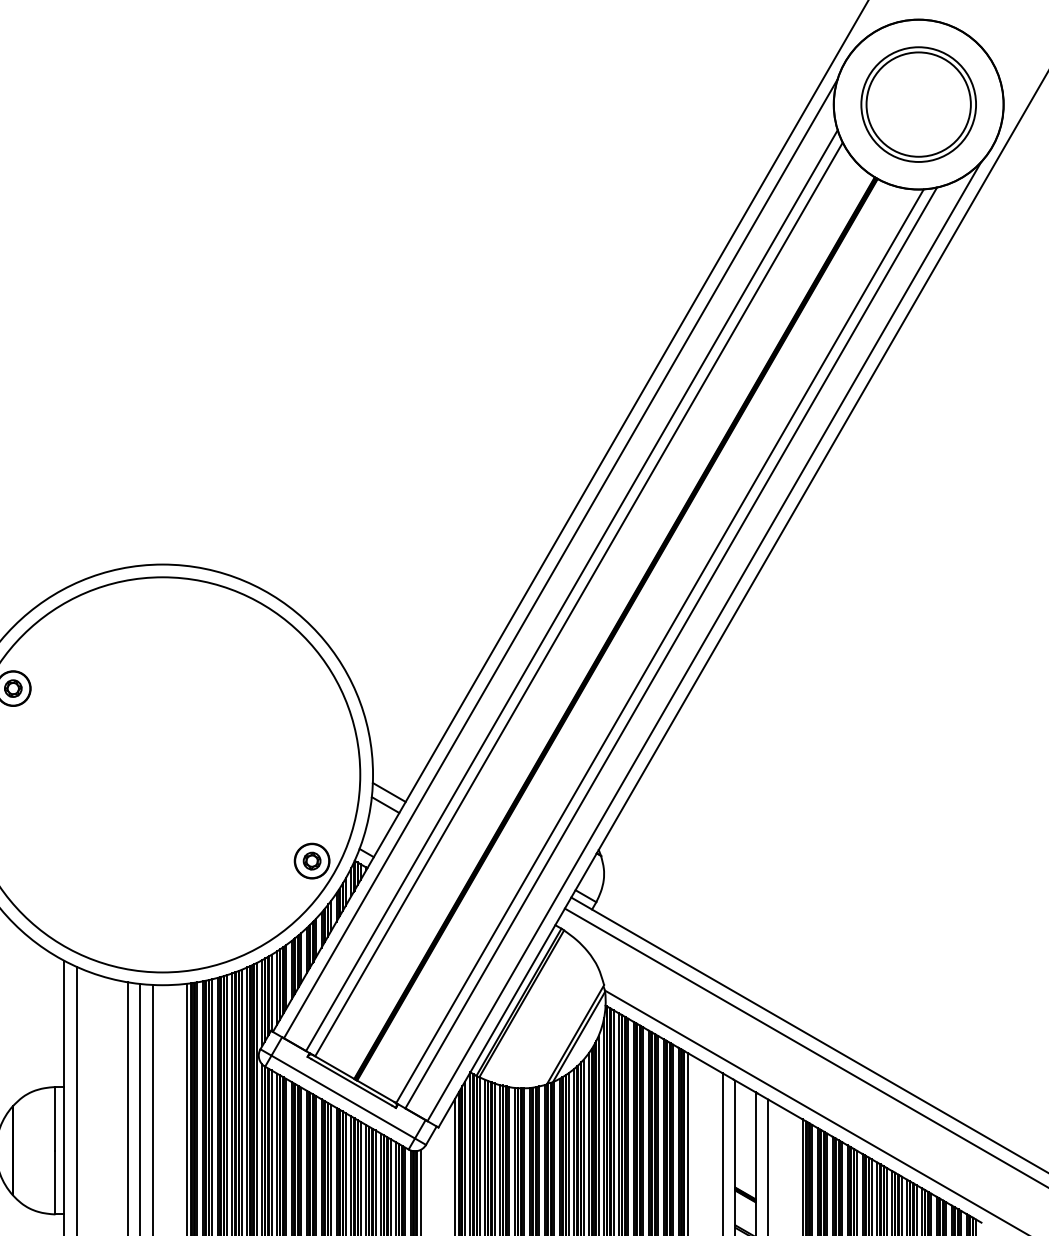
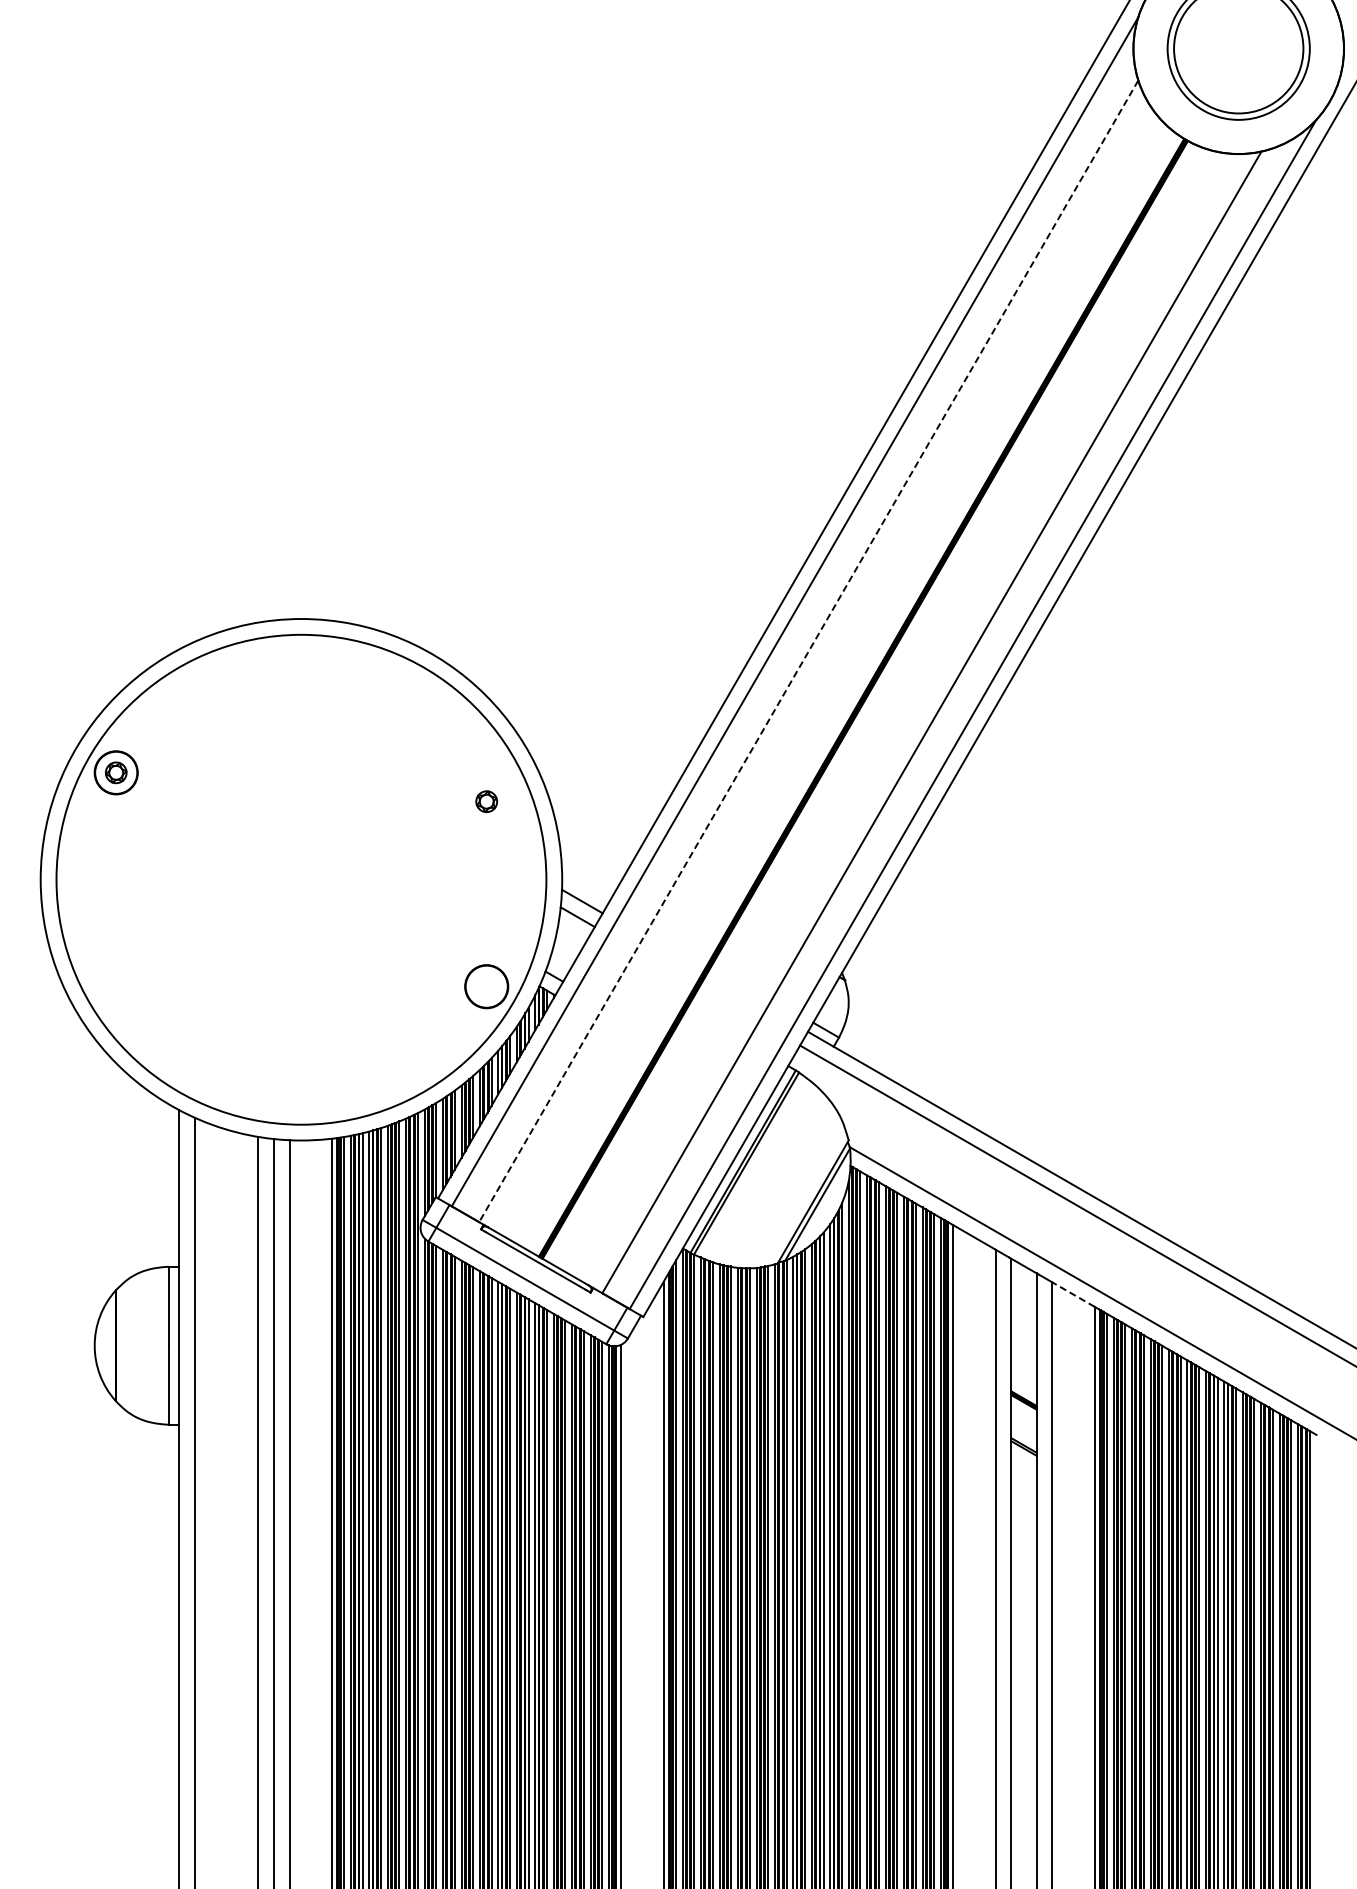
line: (571, 590) -> (808, 651), solid -> dashed
line: (578, 598) -> (817, 661), removed
line: (659, 645) -> (917, 719), removed
part: (311, 860) -> (486, 801), moved
line: (785, 1109) -> (1073, 1294), solid -> dashed

